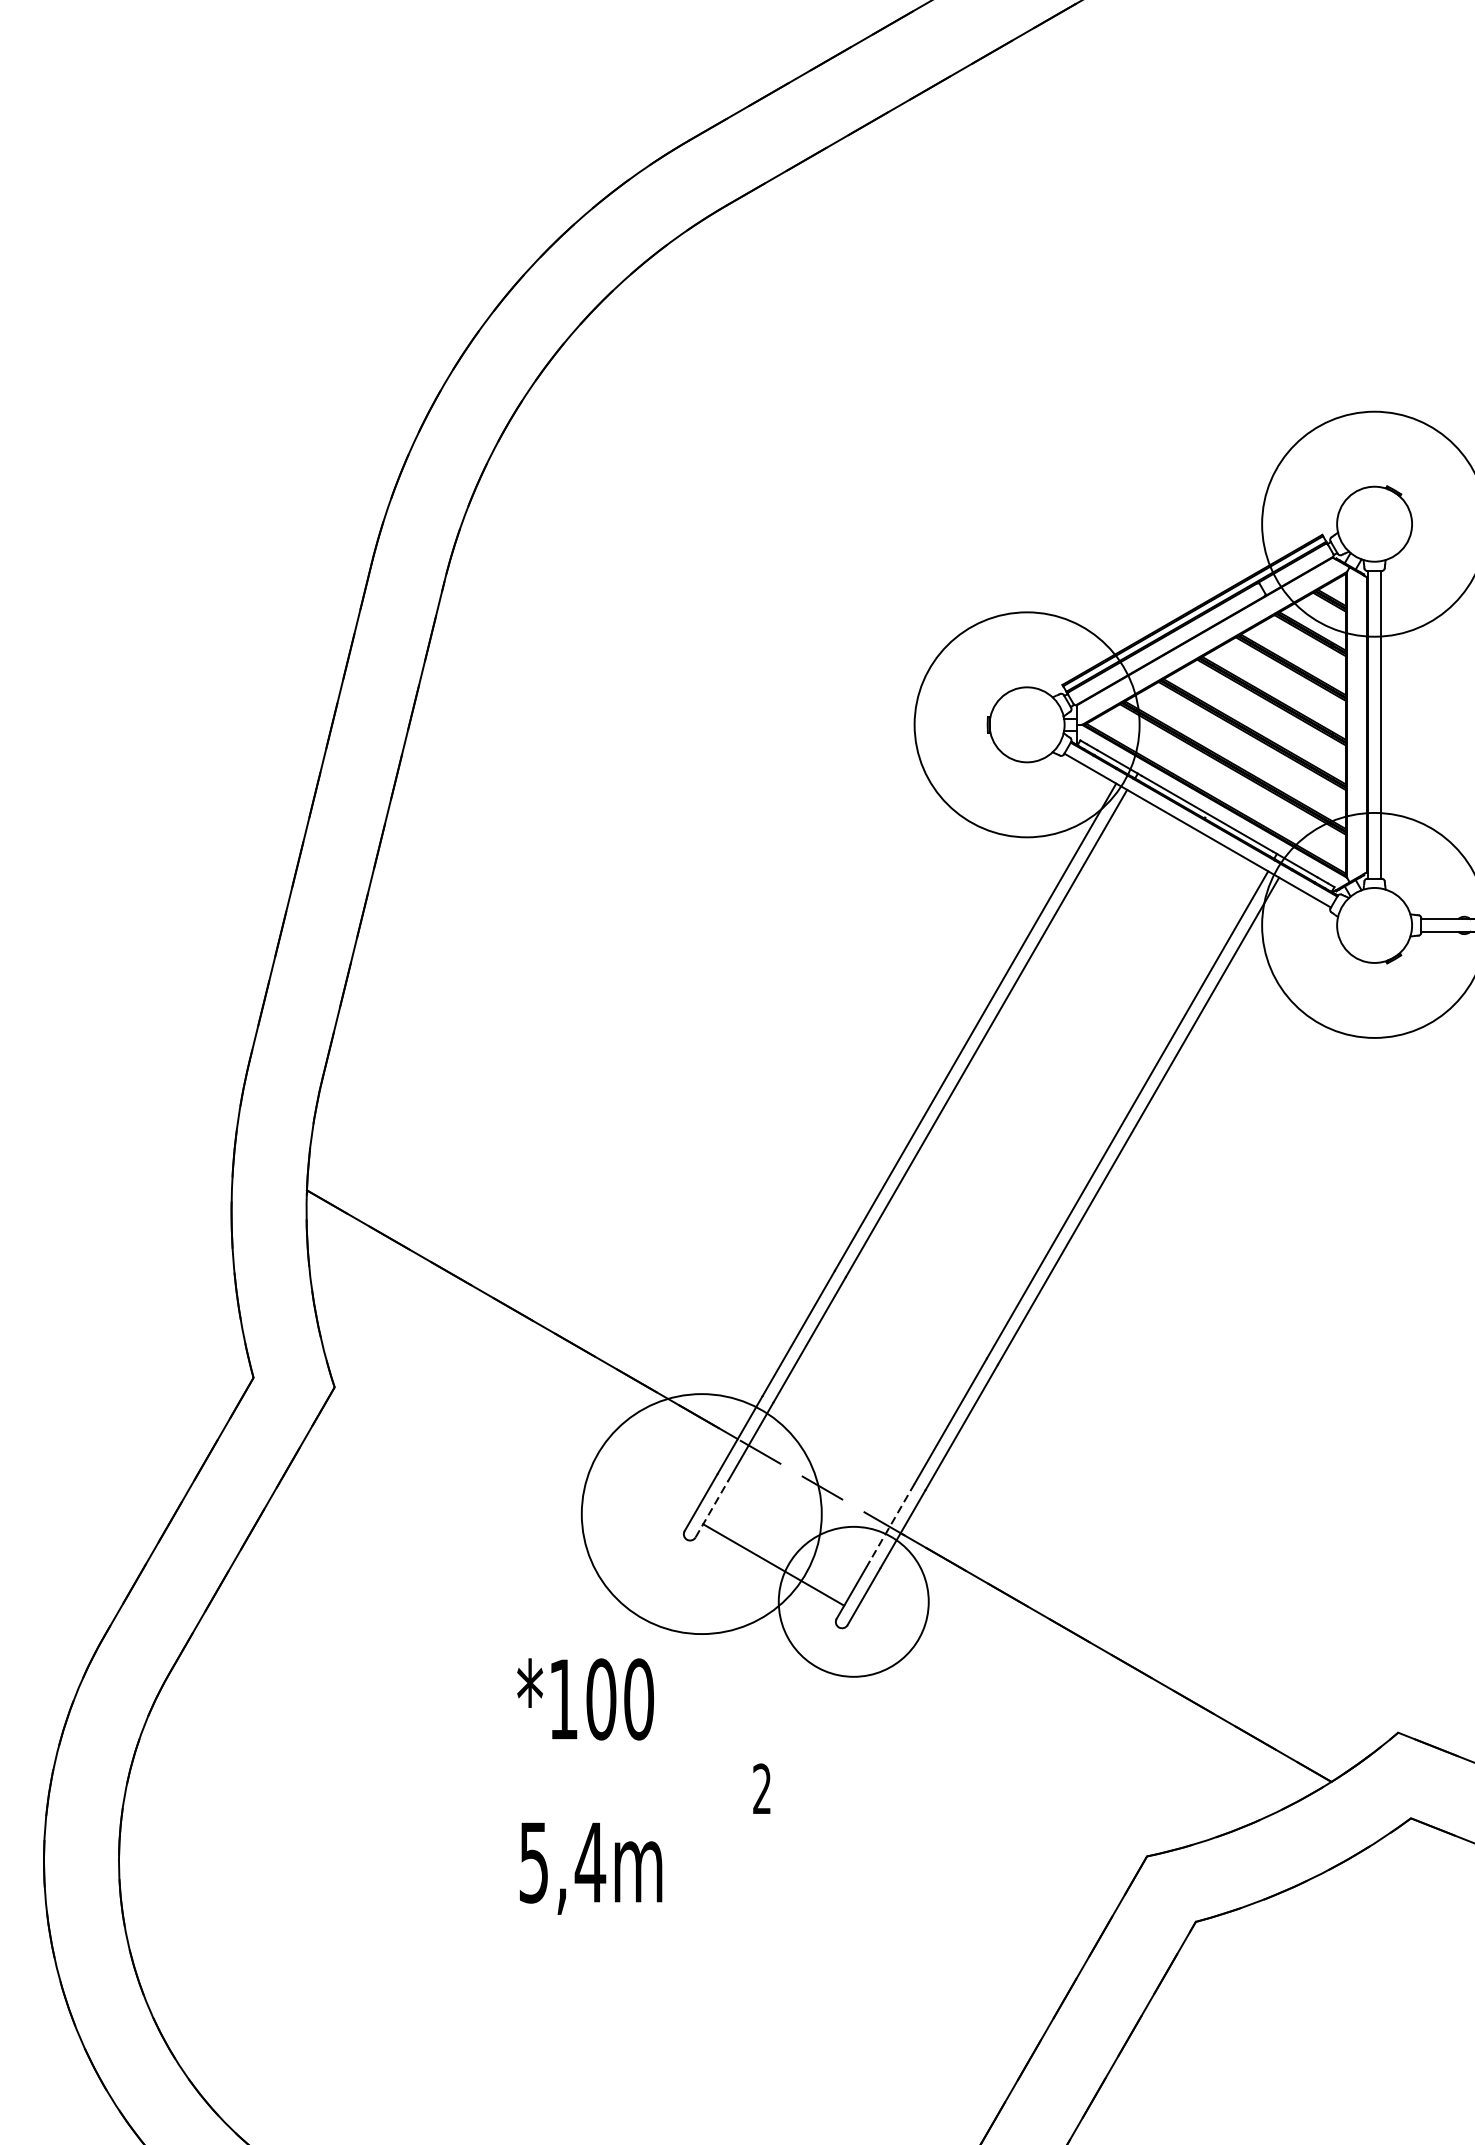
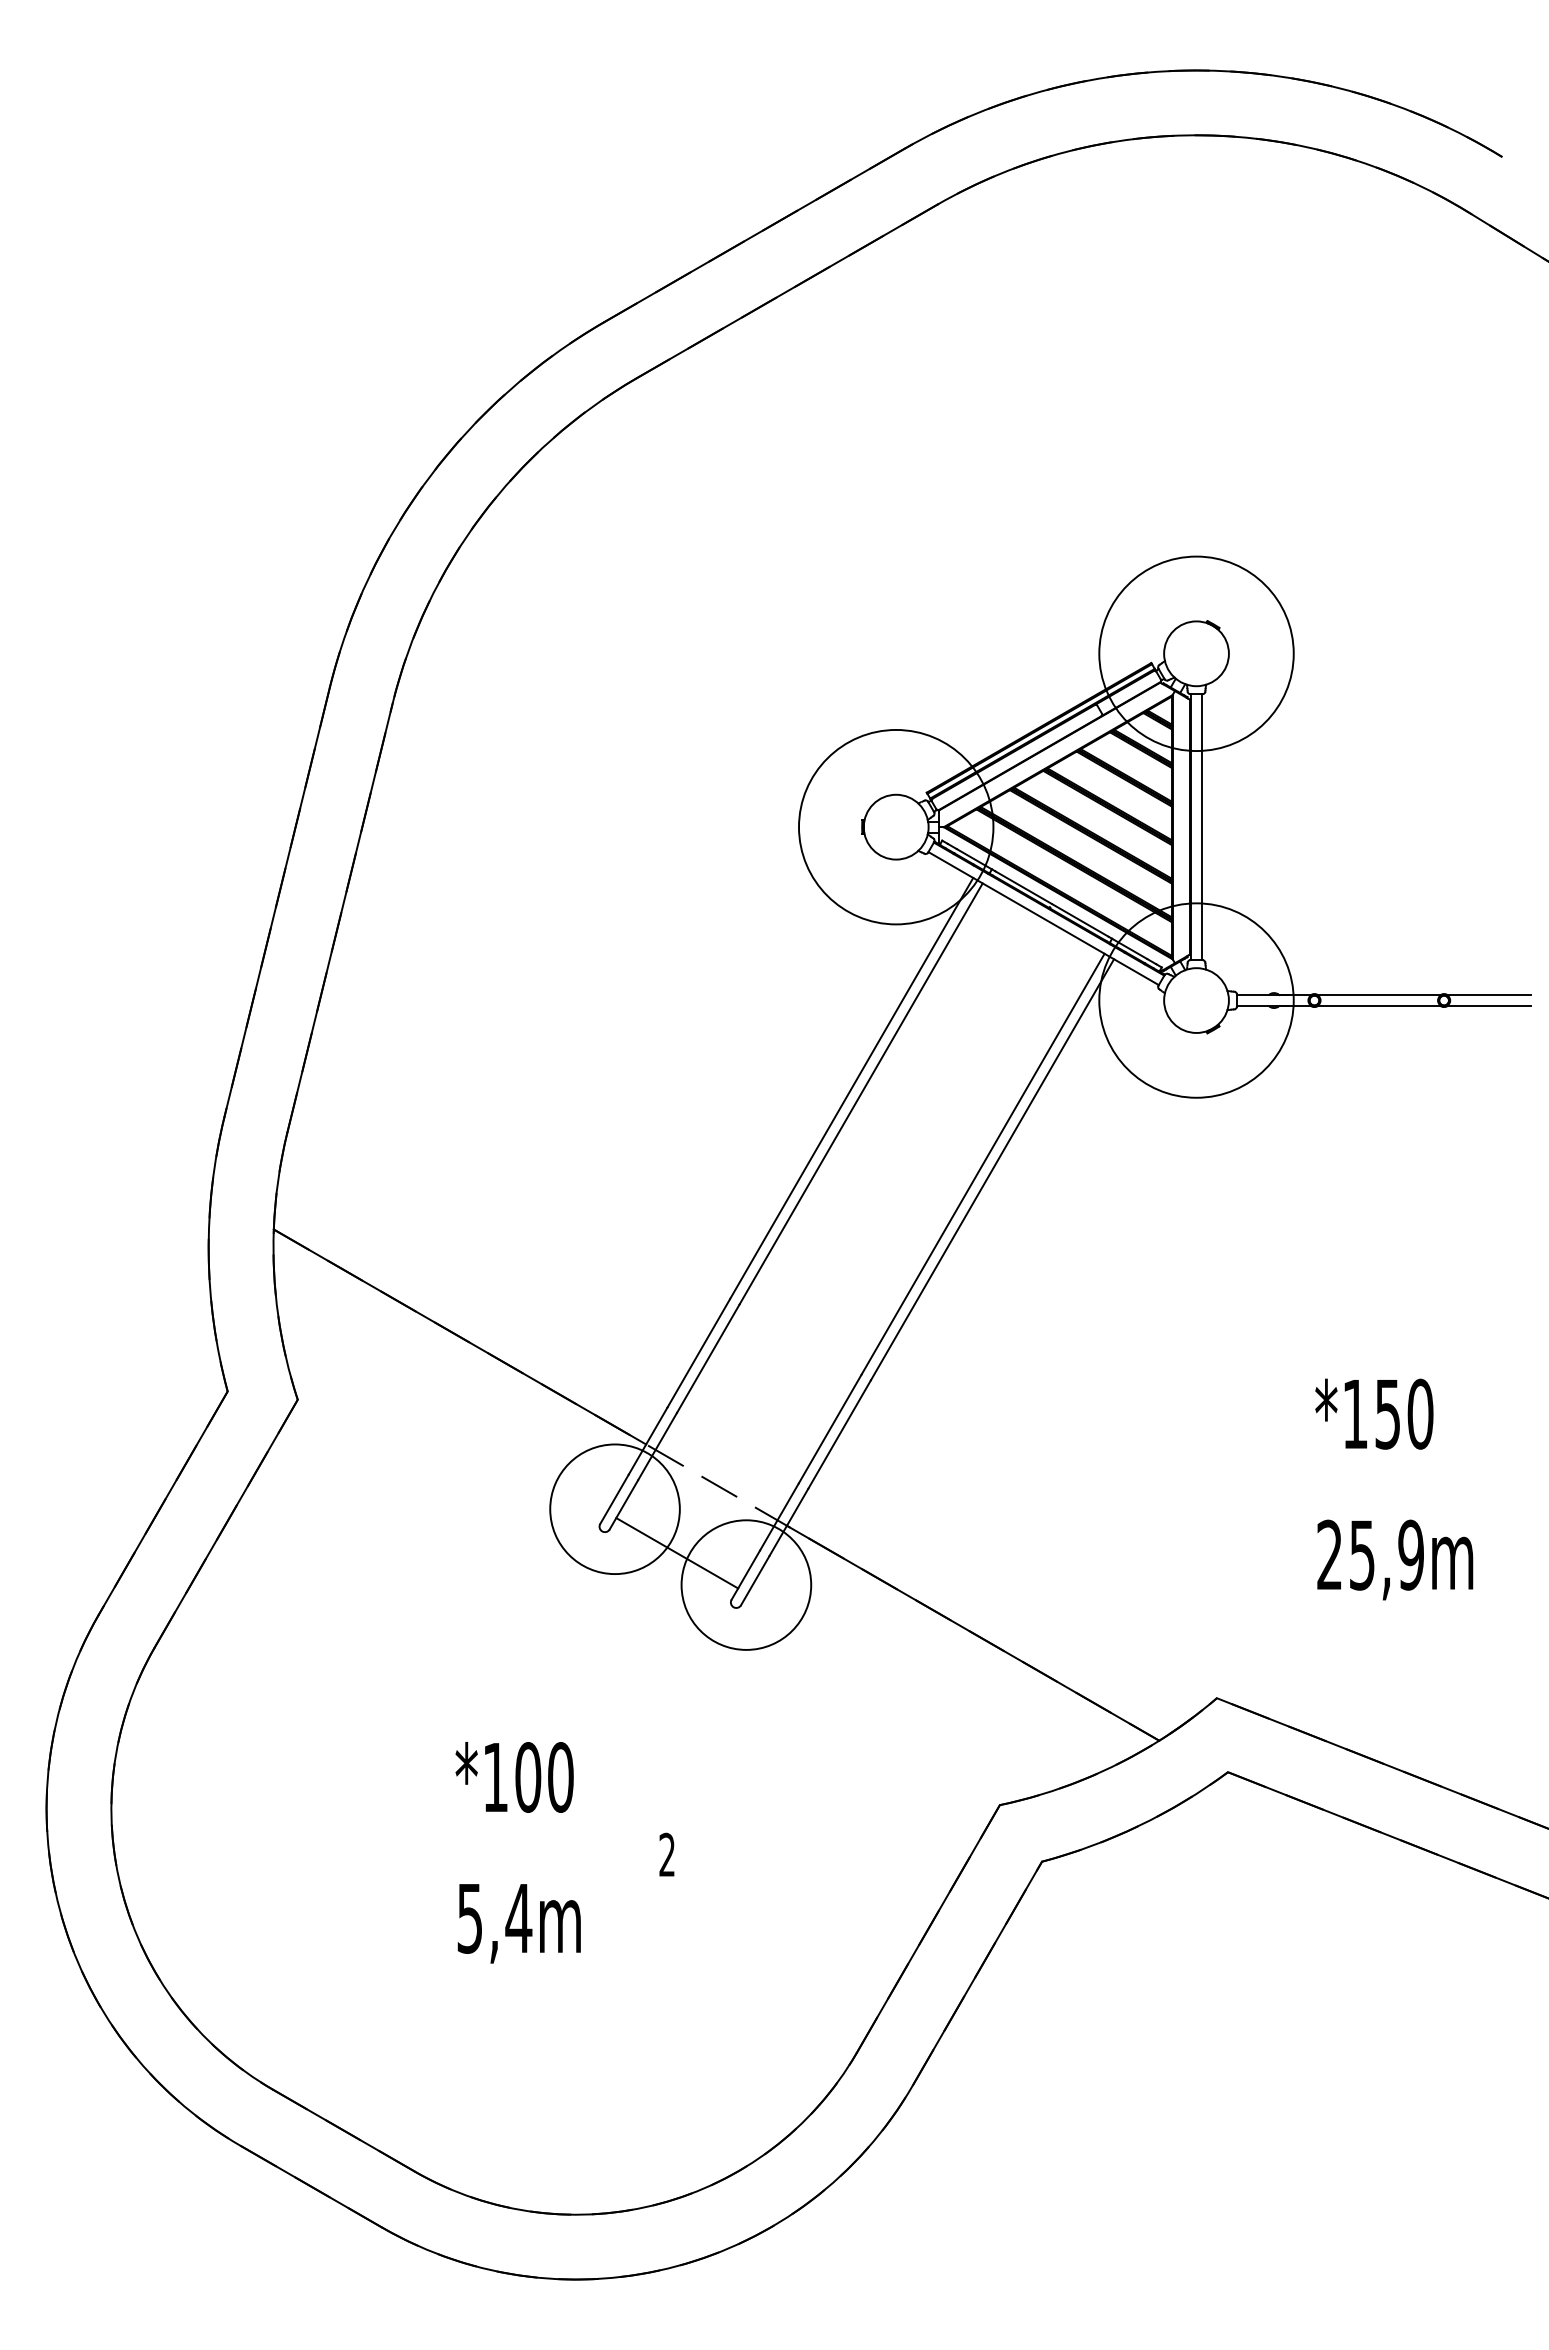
line: (712, 1508) -> (624, 1504), dashed -> solid
circle: (701, 1514) -> (614, 1509), size x0.62
line: (892, 1522) -> (779, 1516), dashed -> solid
text: (643, 1786) -> (564, 1852), moved

